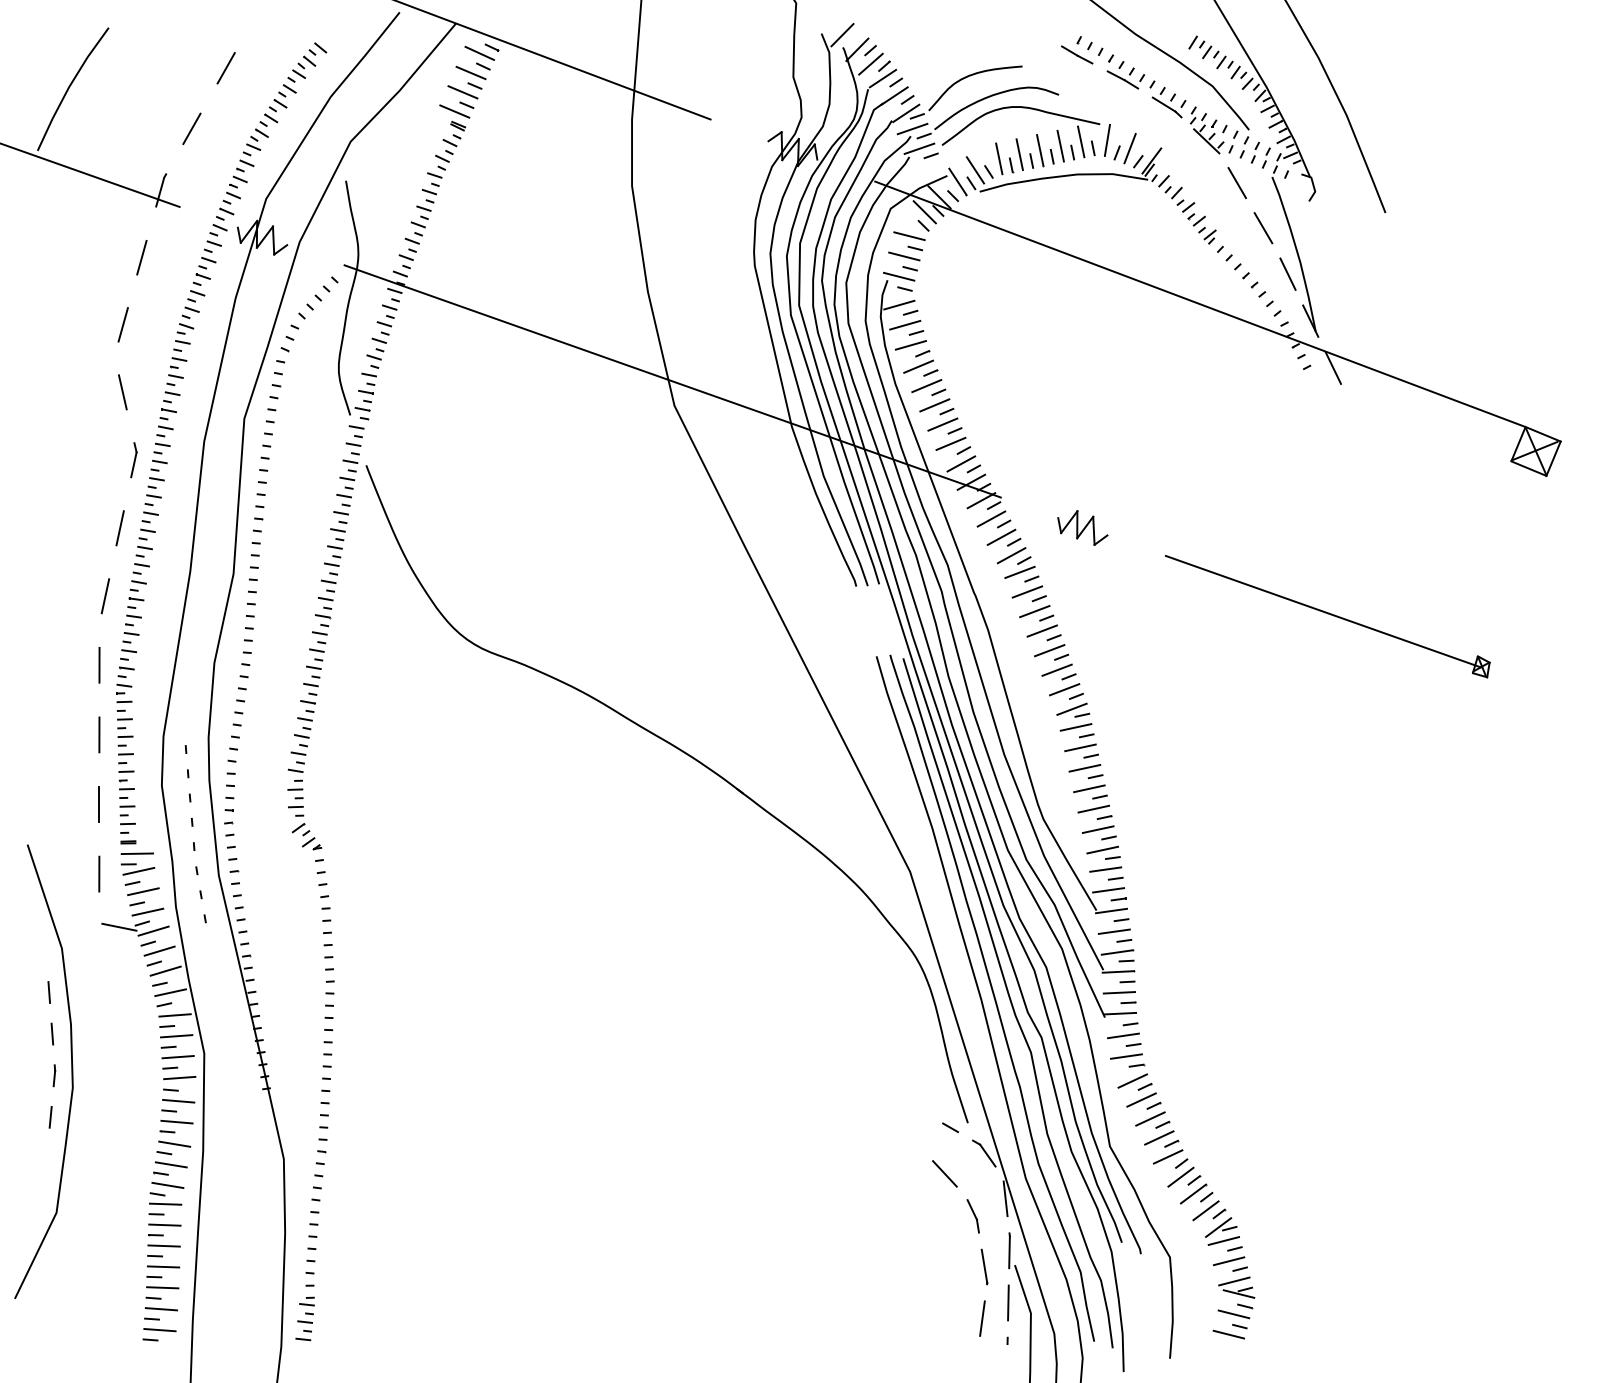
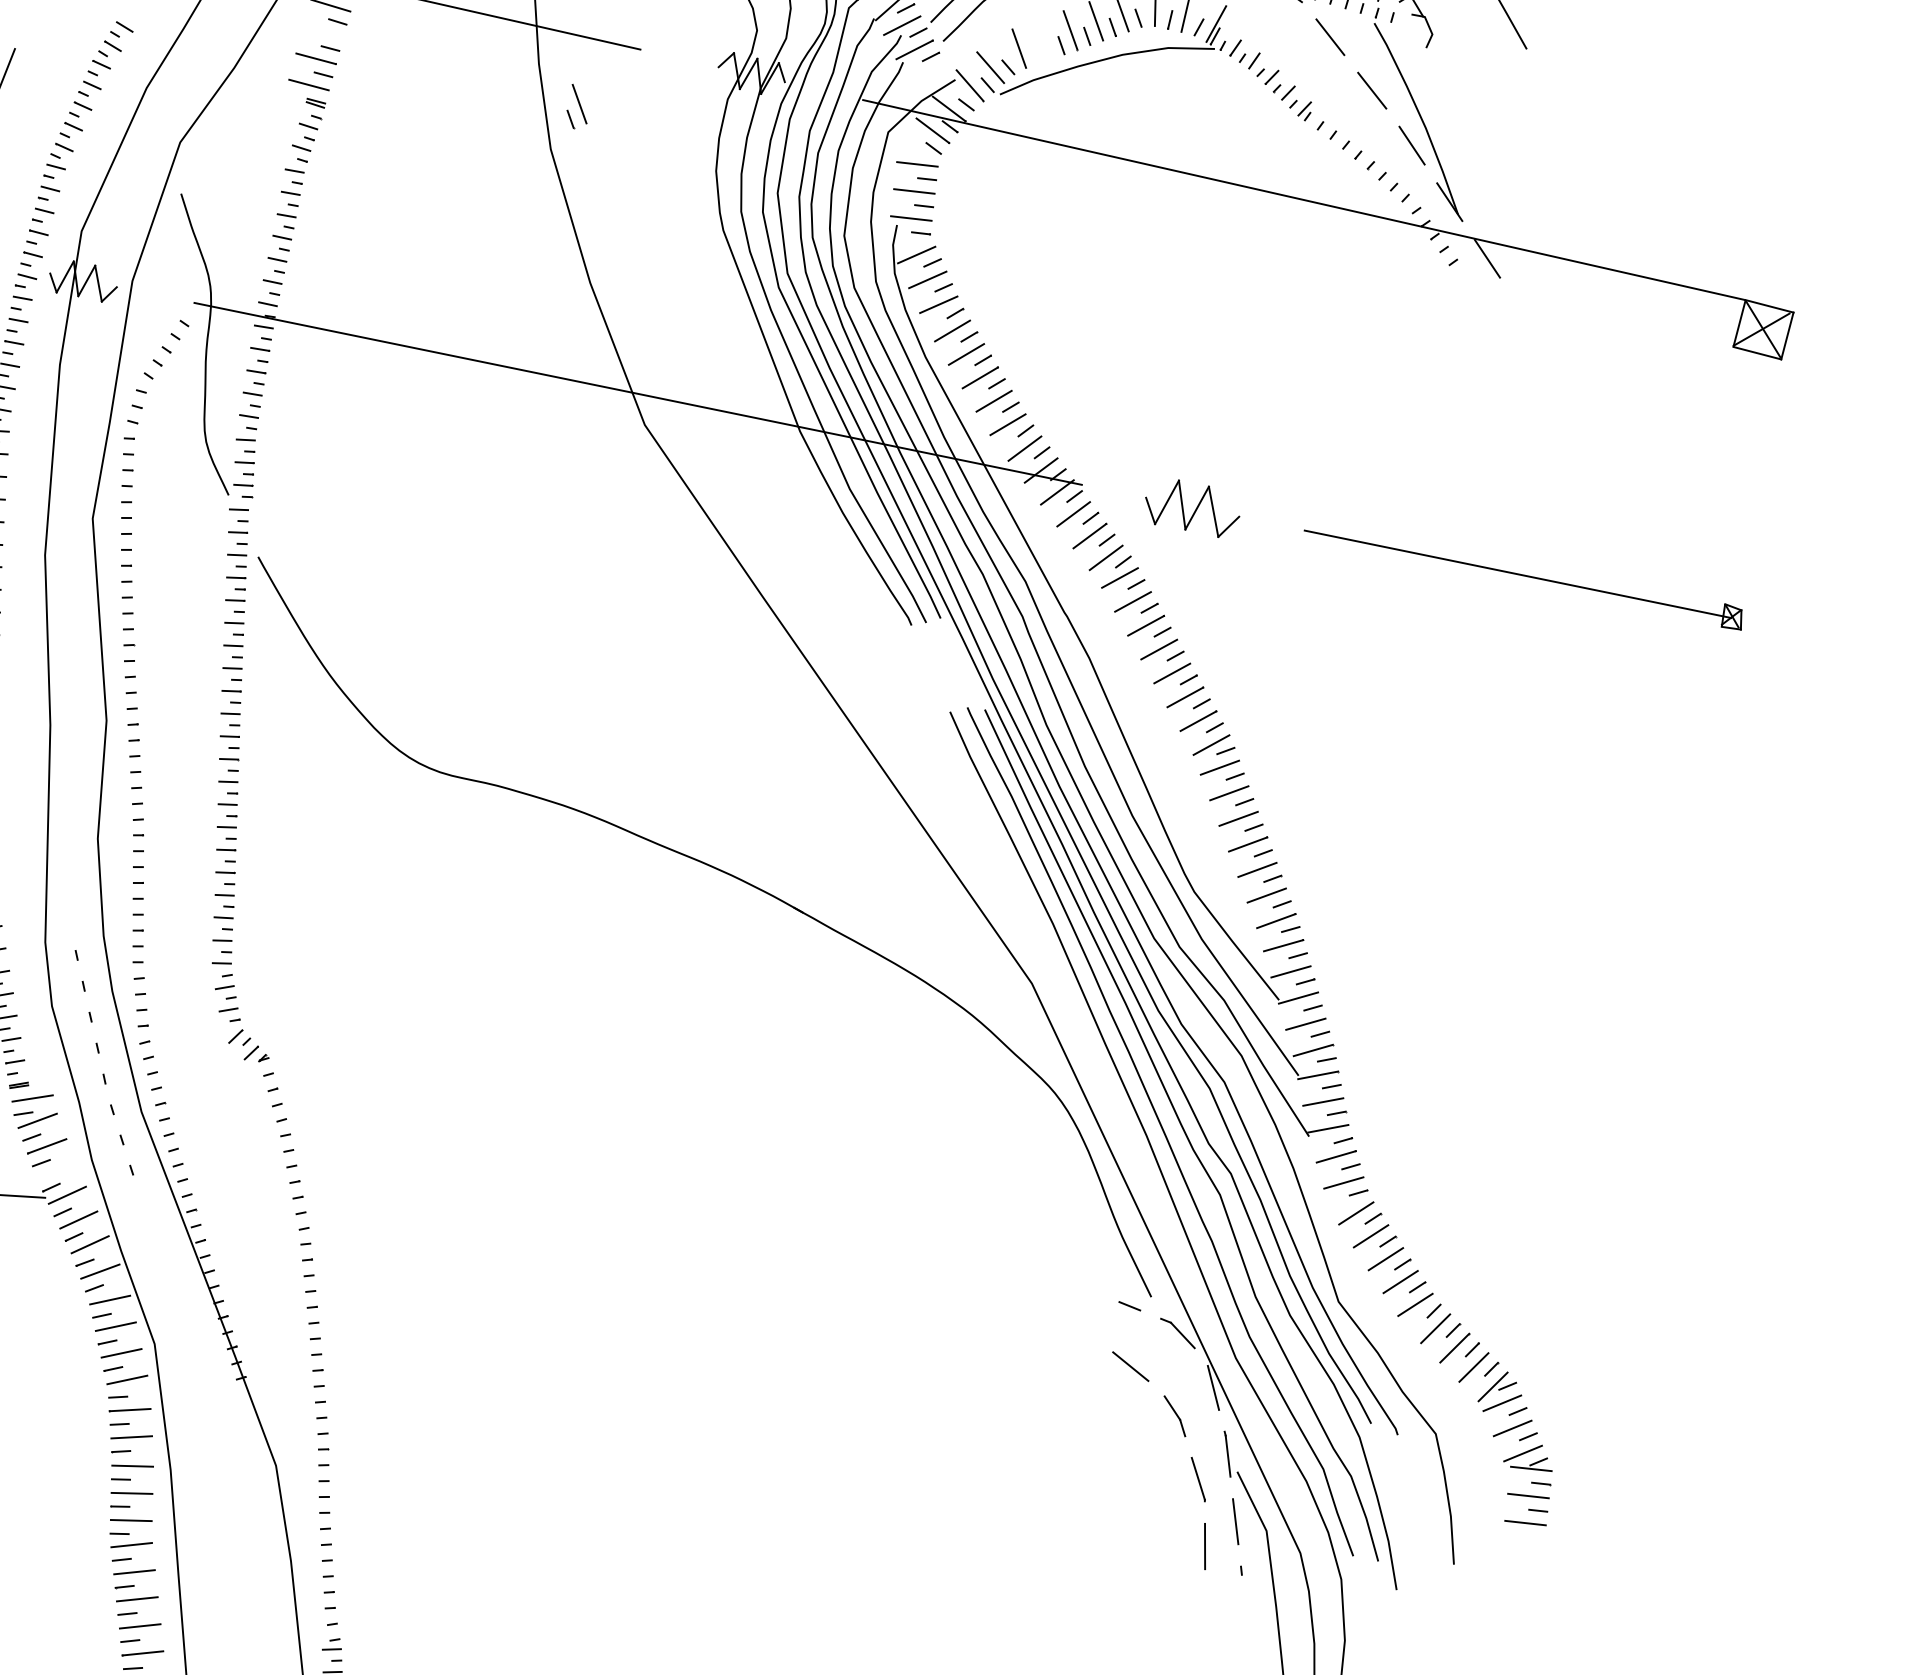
line: (470, 72) -> (322, 31), removed
part: (1016, 155) -> (575, 105), moved
part: (1082, 527) -> (1192, 508), size x1.4
line: (147, 911) -> (56, 1171), removed

